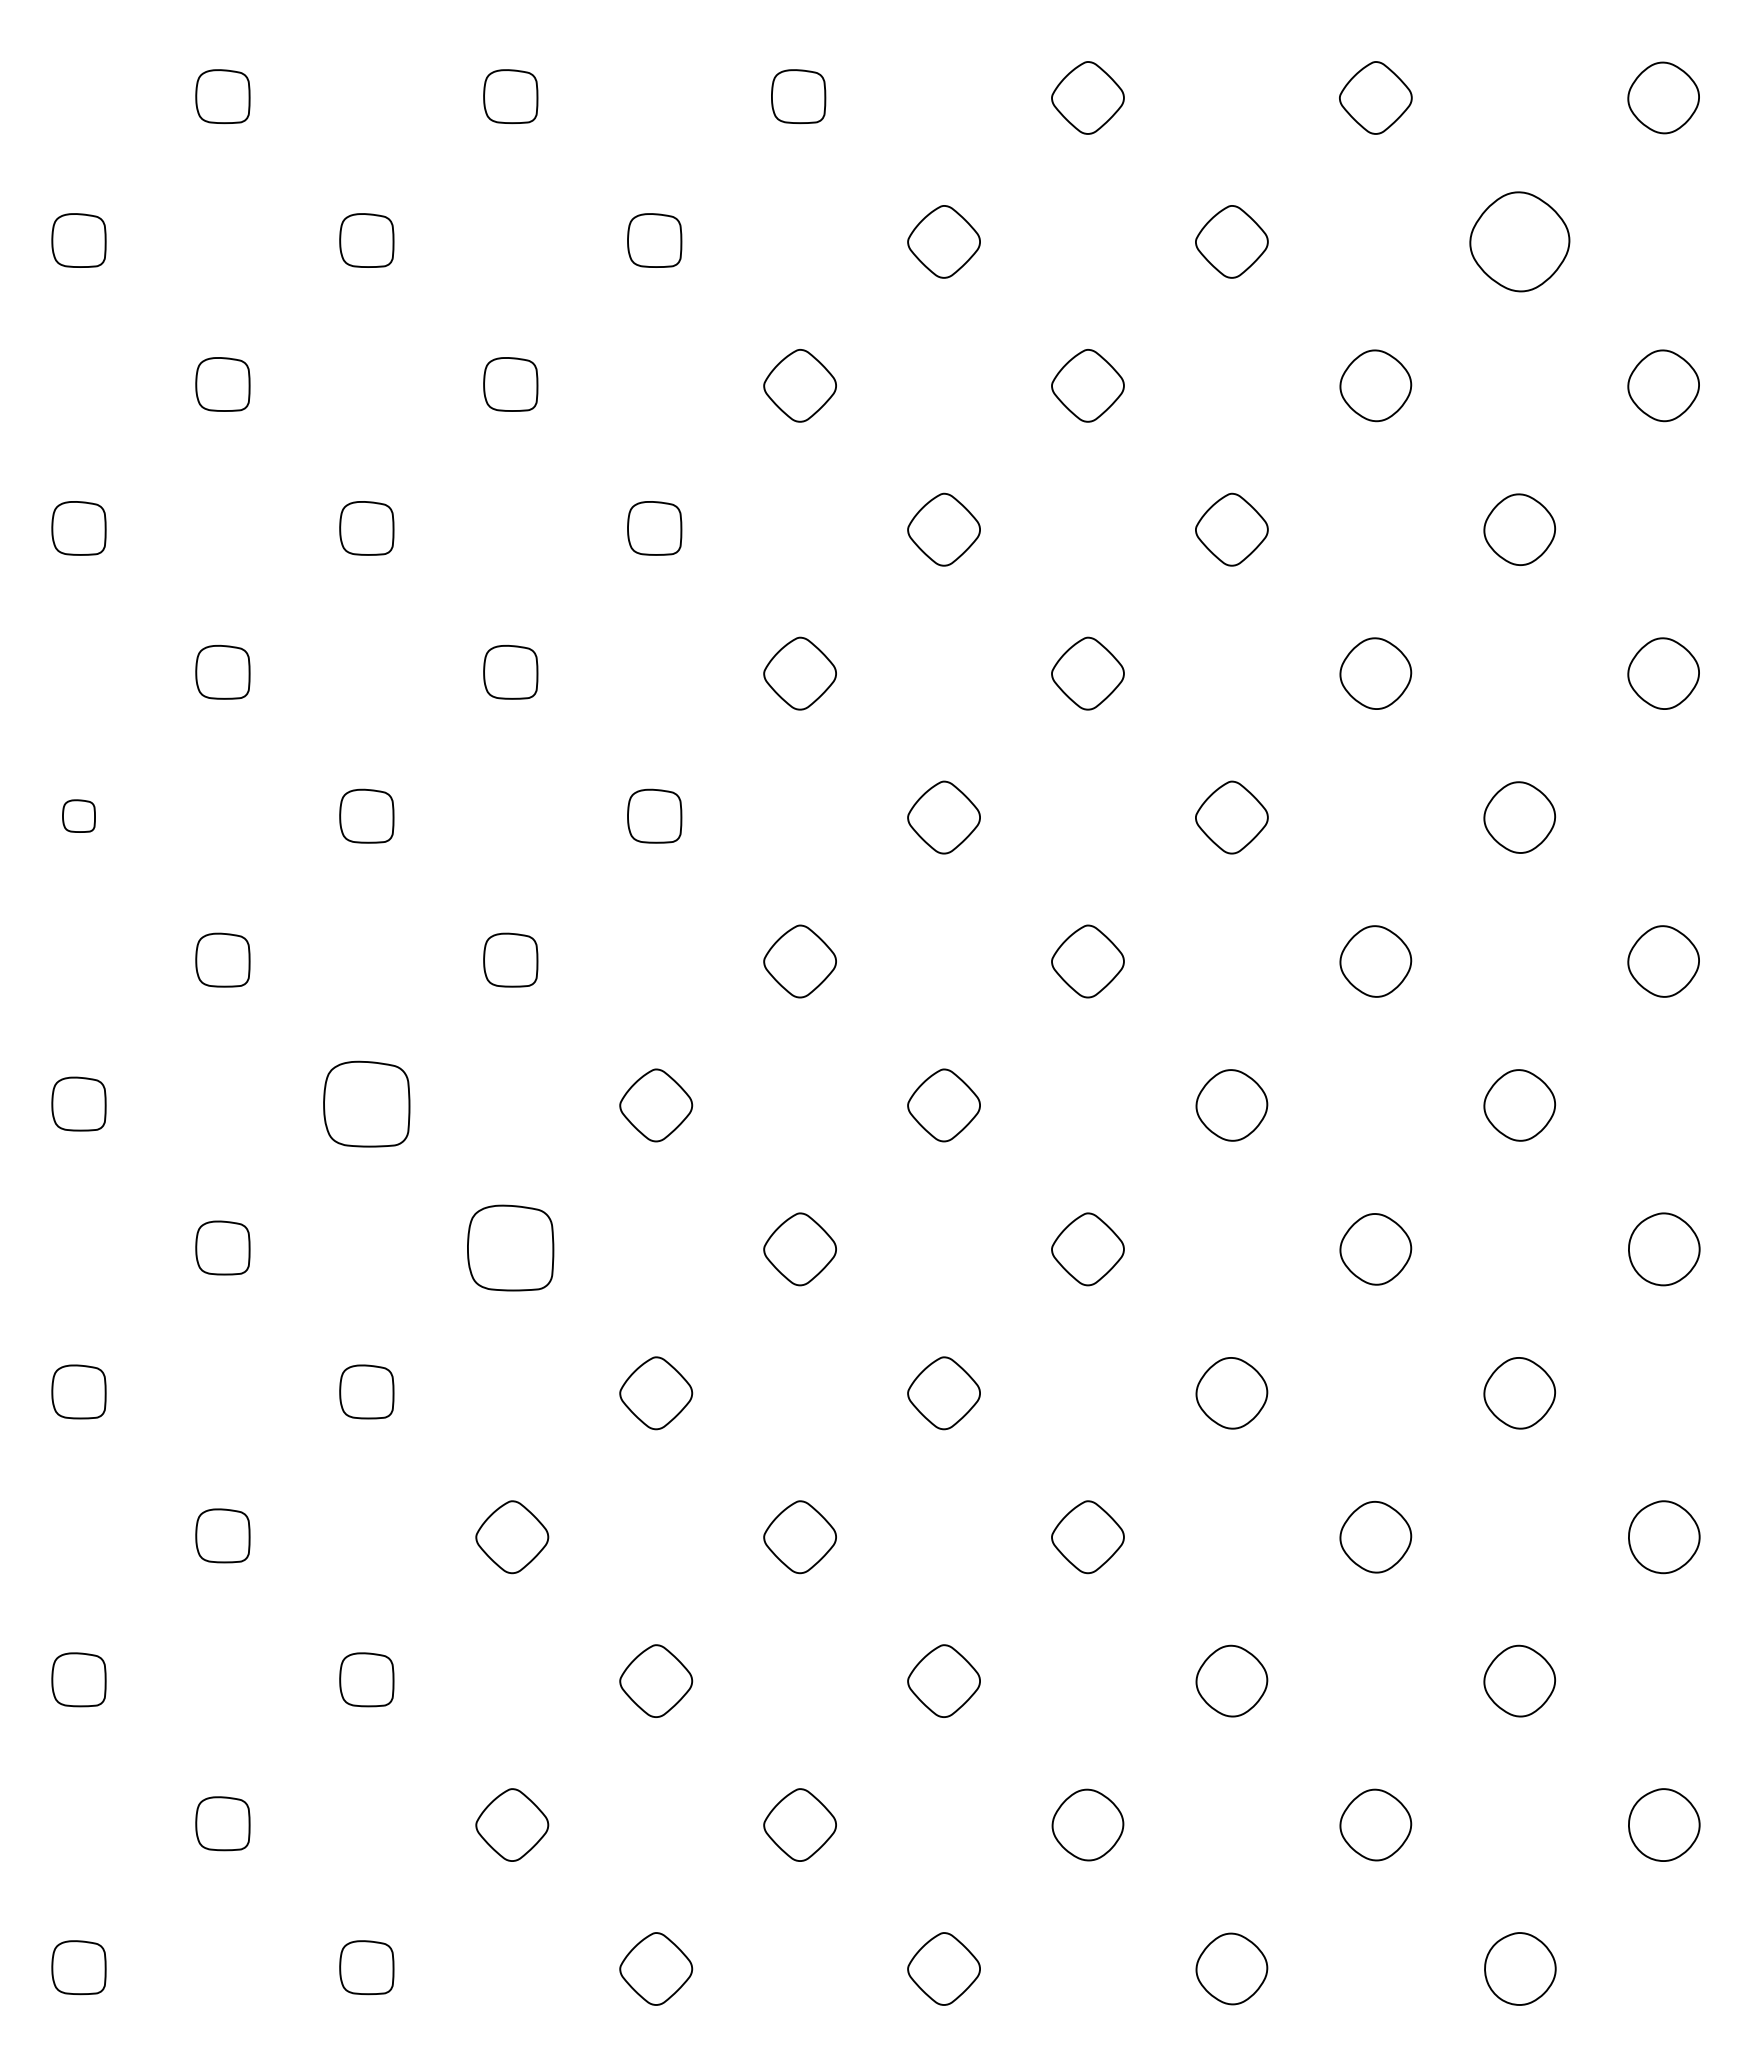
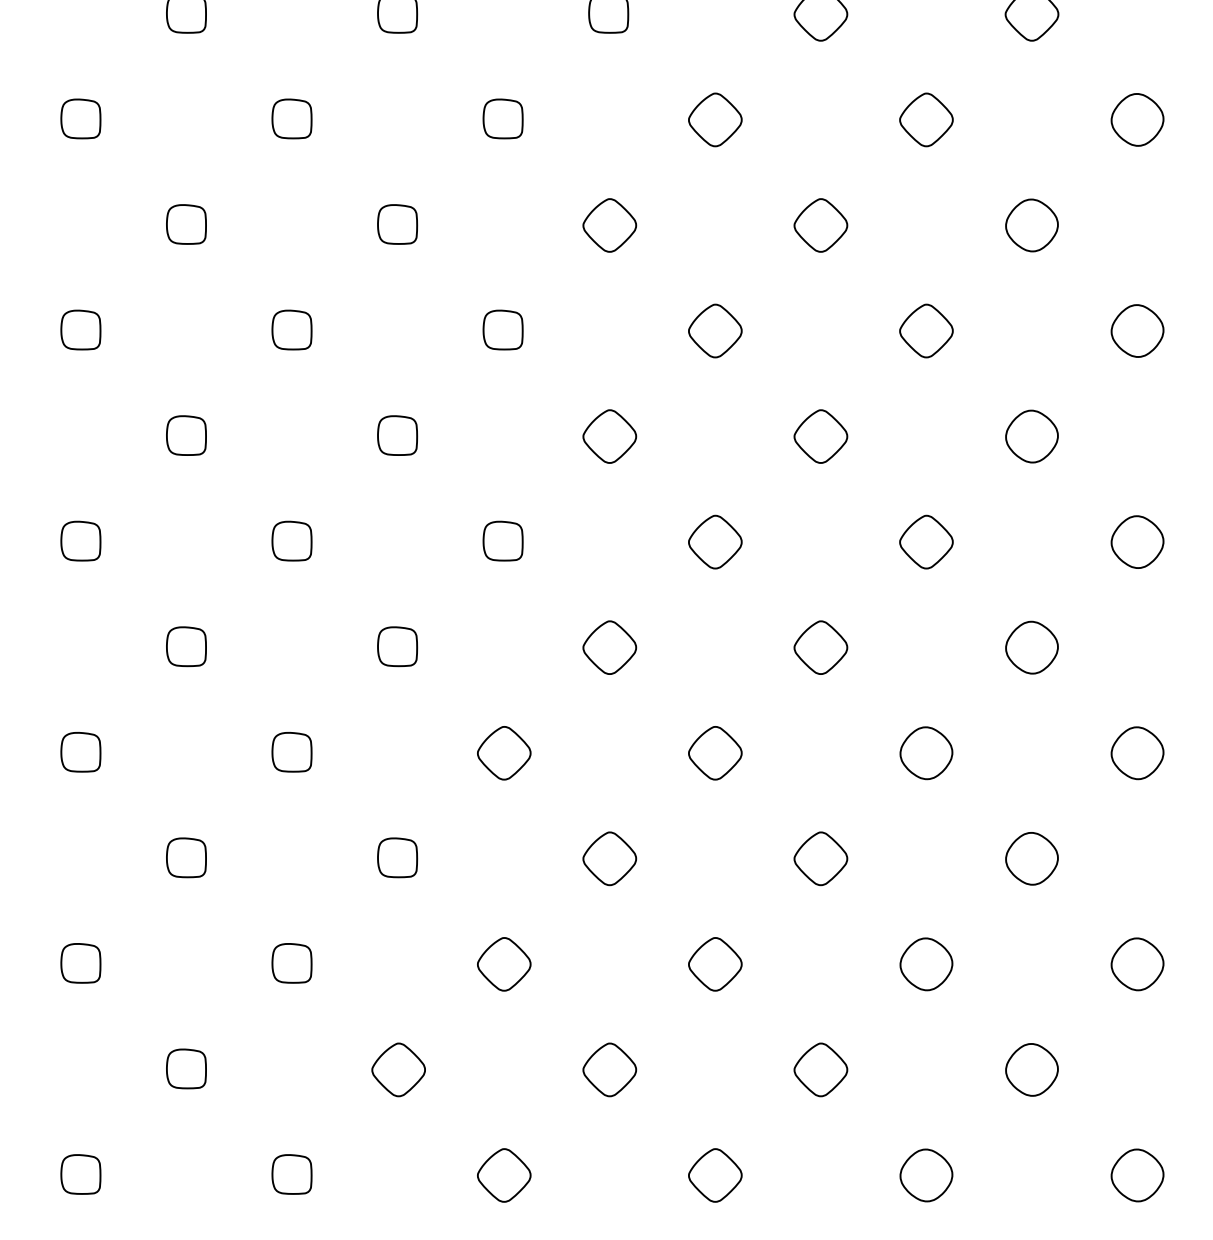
part: (1519, 241) -> (1137, 119), size x0.71
part: (78, 815) -> (80, 540), size x1.67
part: (366, 1103) -> (291, 751), size x0.62
part: (510, 1247) -> (397, 857), size x0.62

